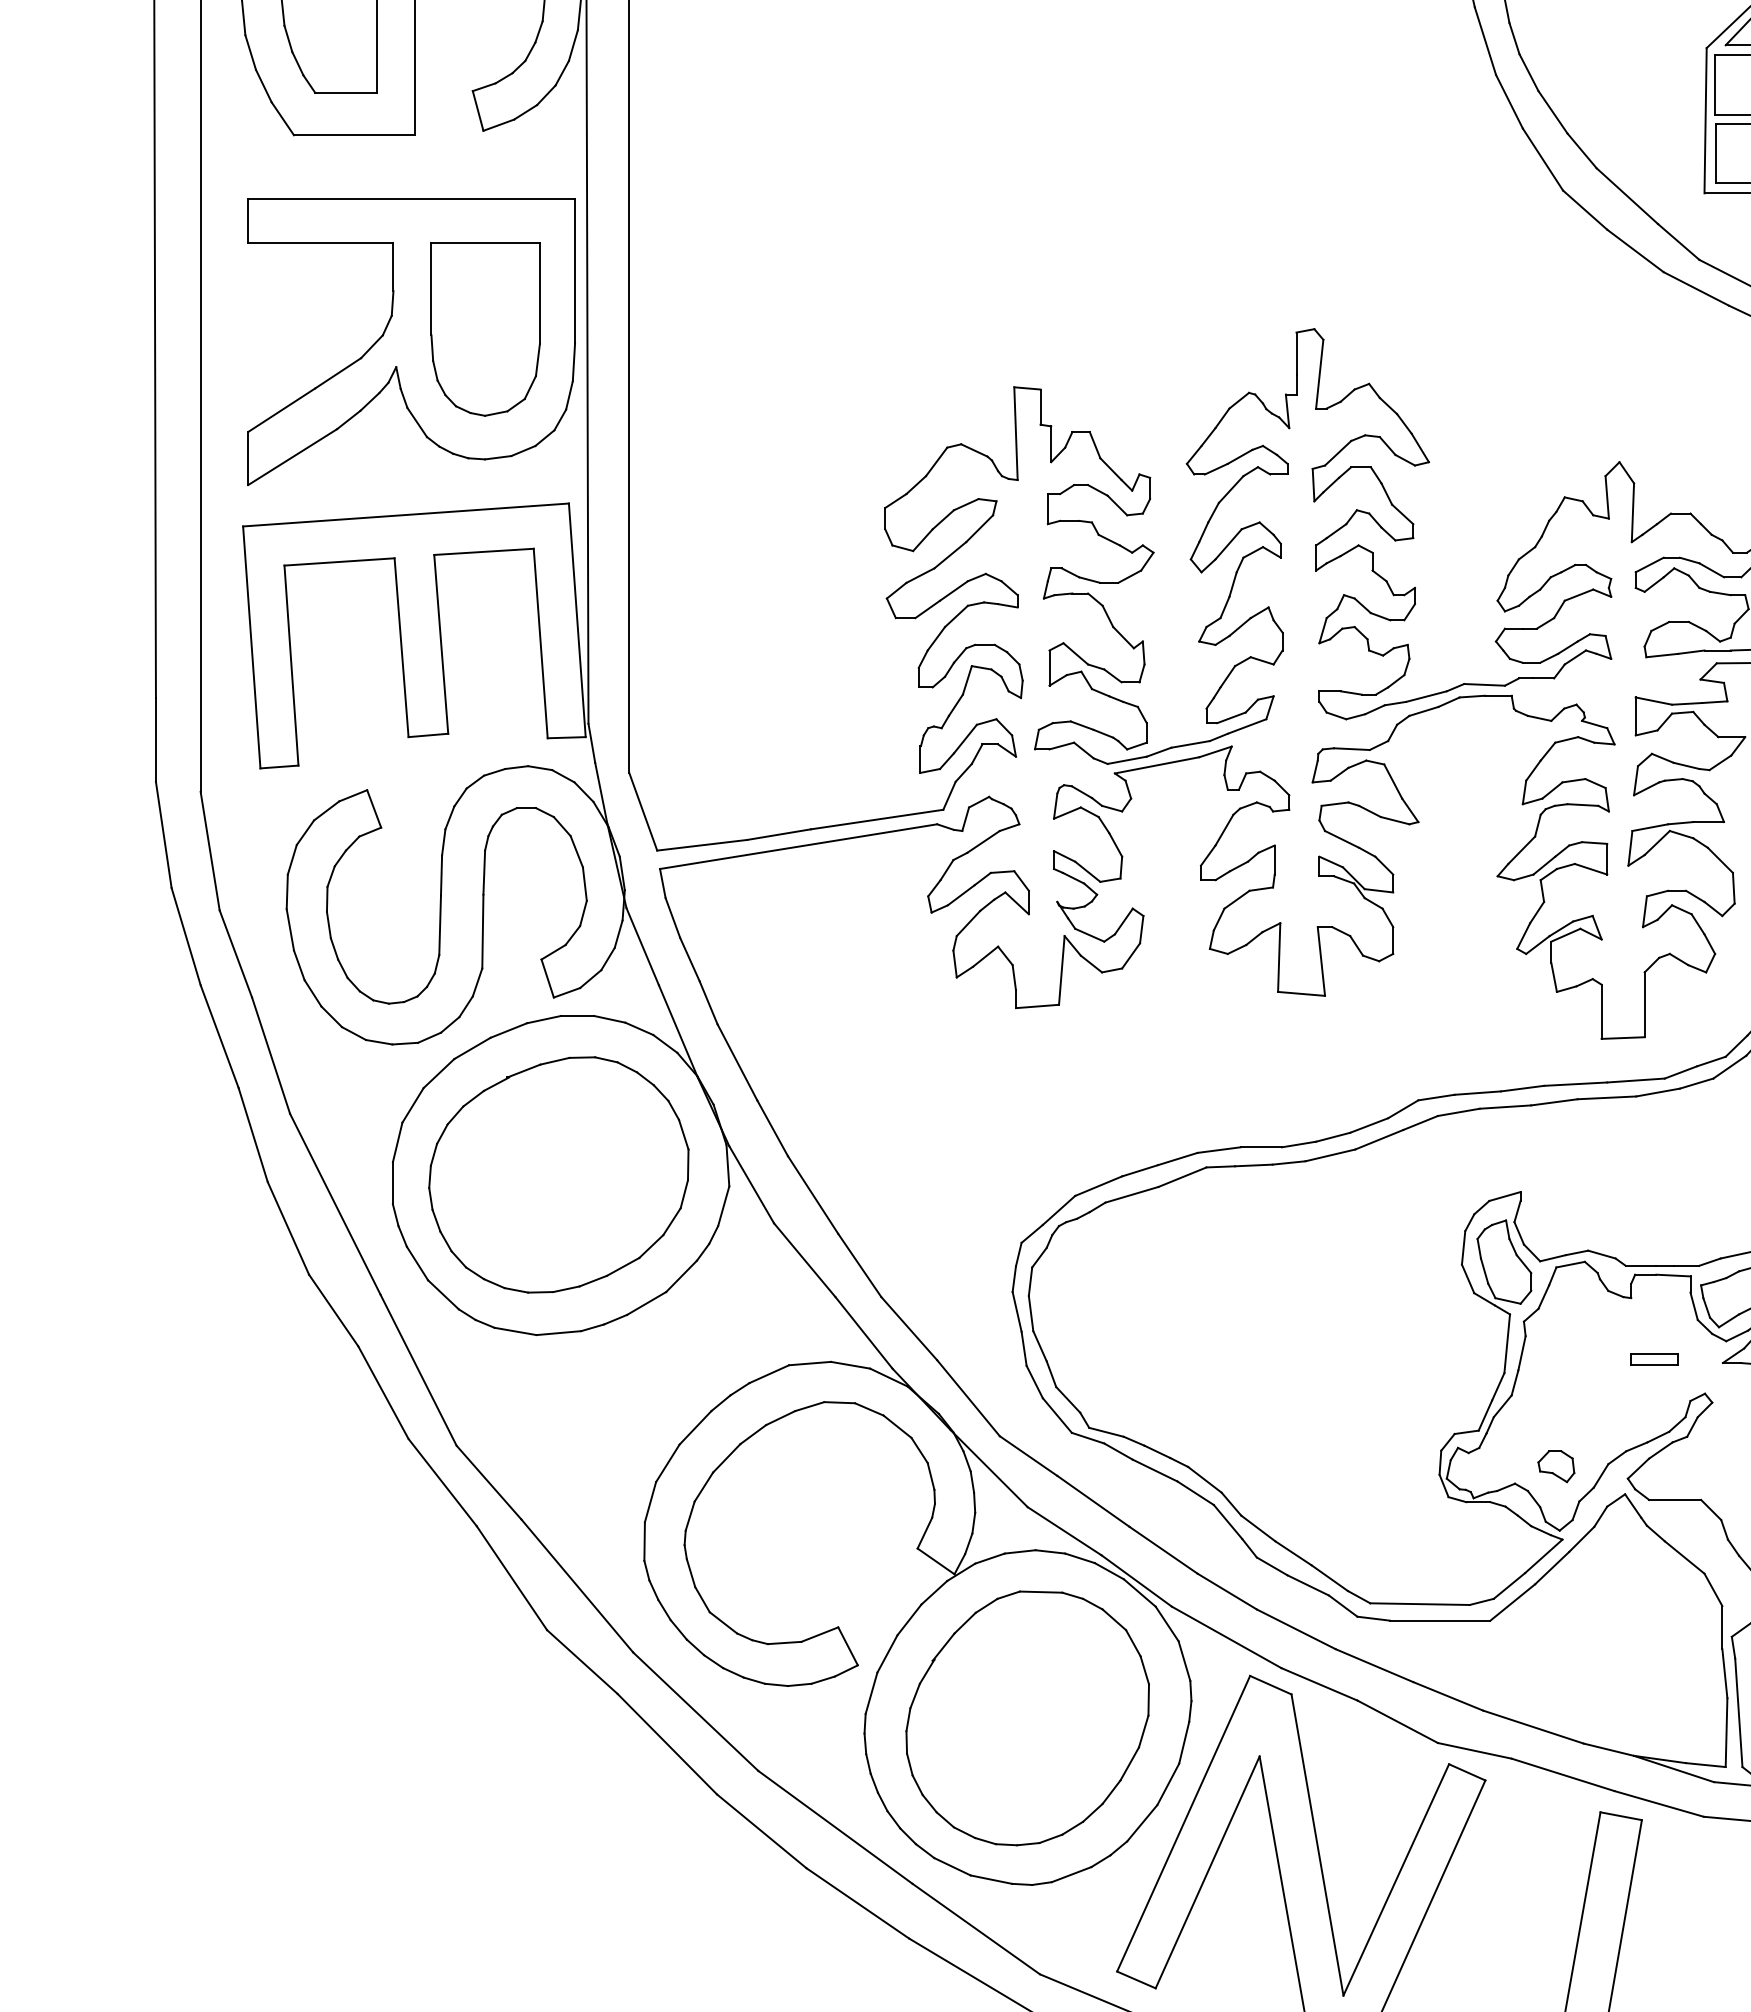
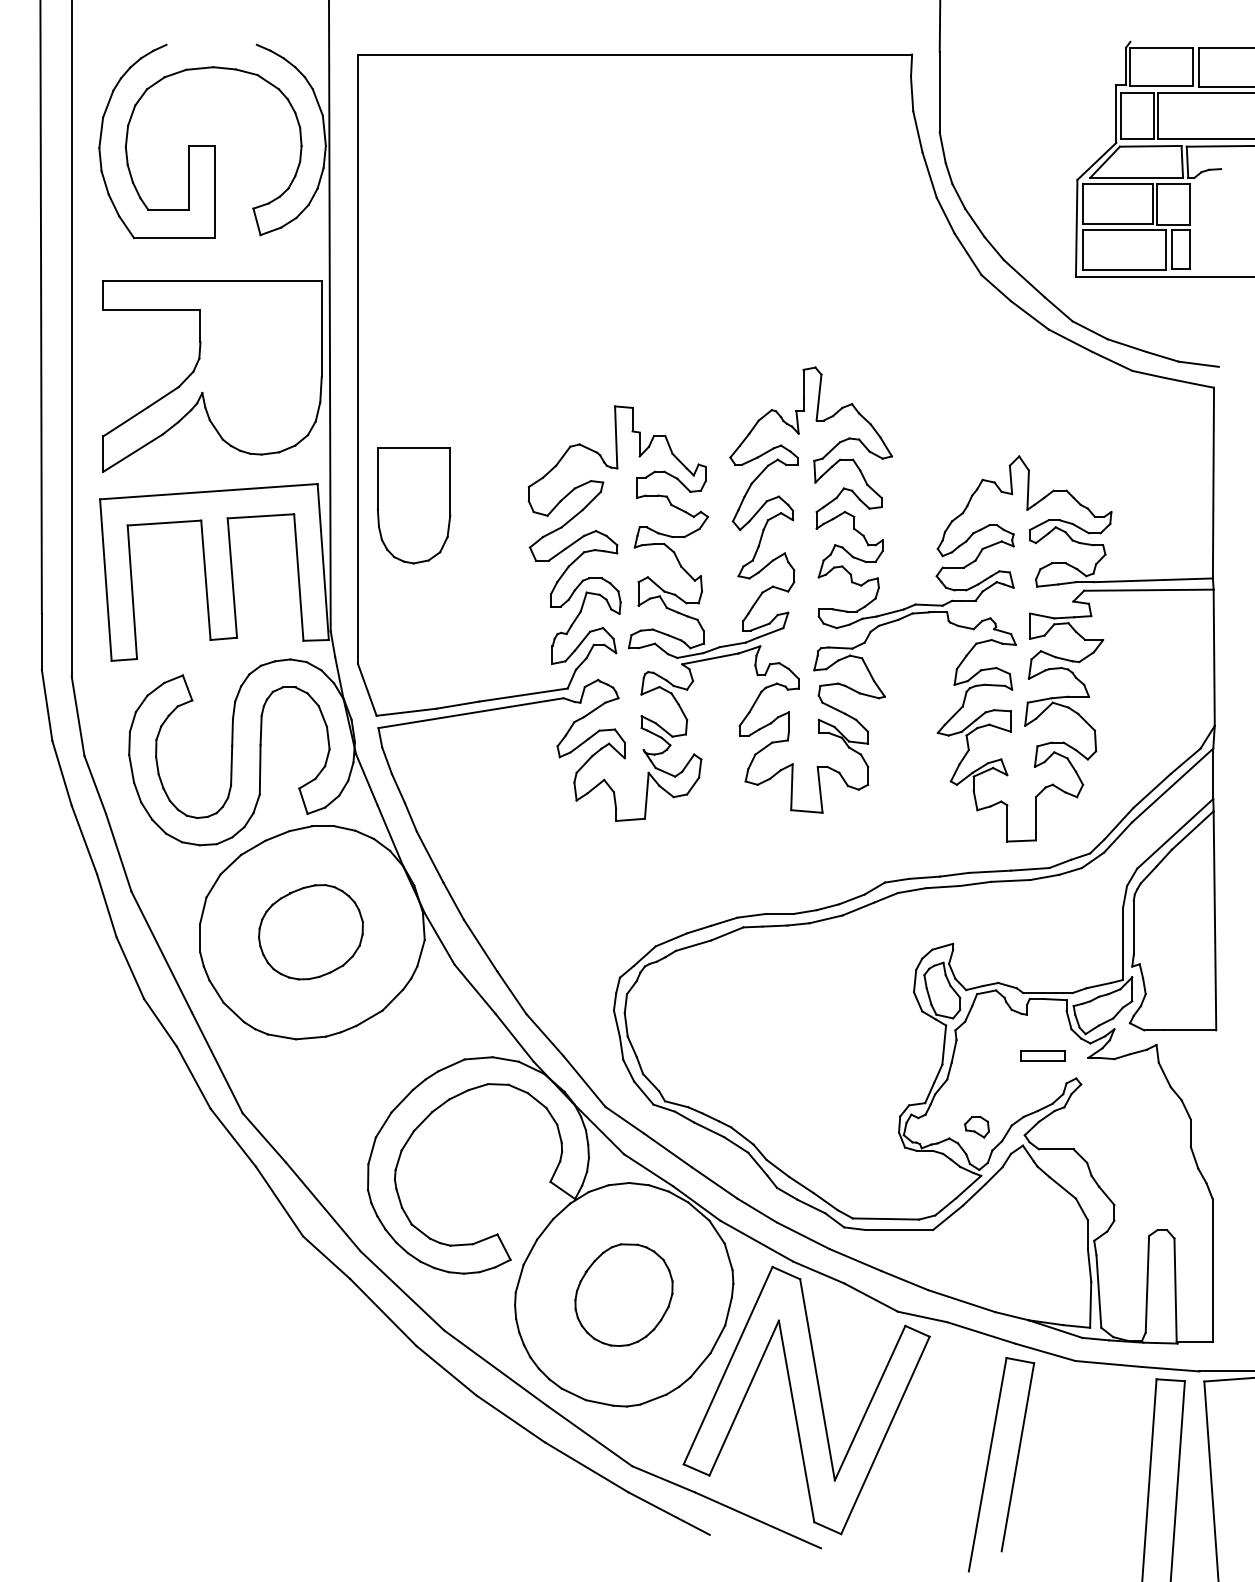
part: (486, 329) -> (414, 505), moved
part: (558, 1173) -> (310, 931), size x0.6
part: (1654, 1359) -> (1042, 1055), size x1.4
part: (1026, 1717) -> (623, 1294), size x0.6

